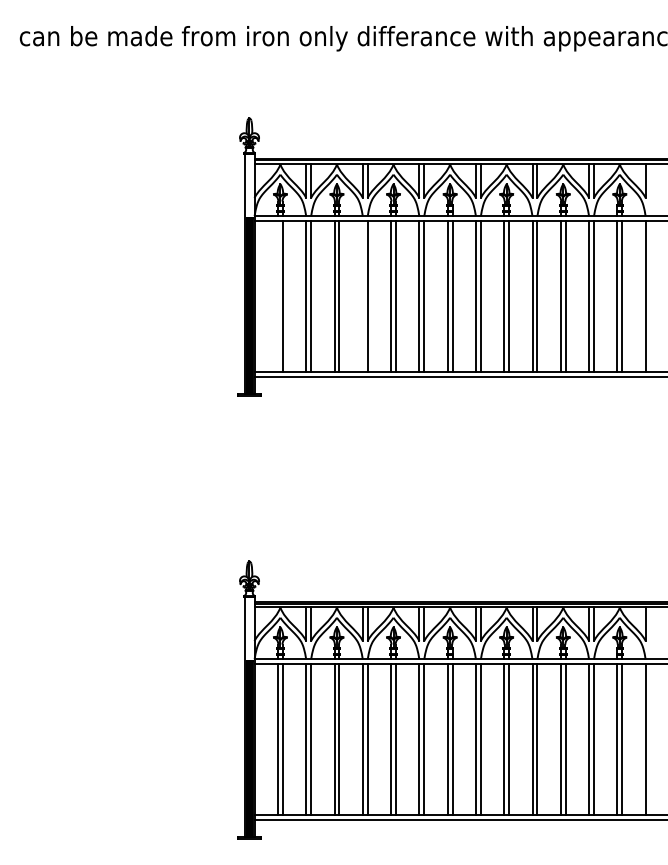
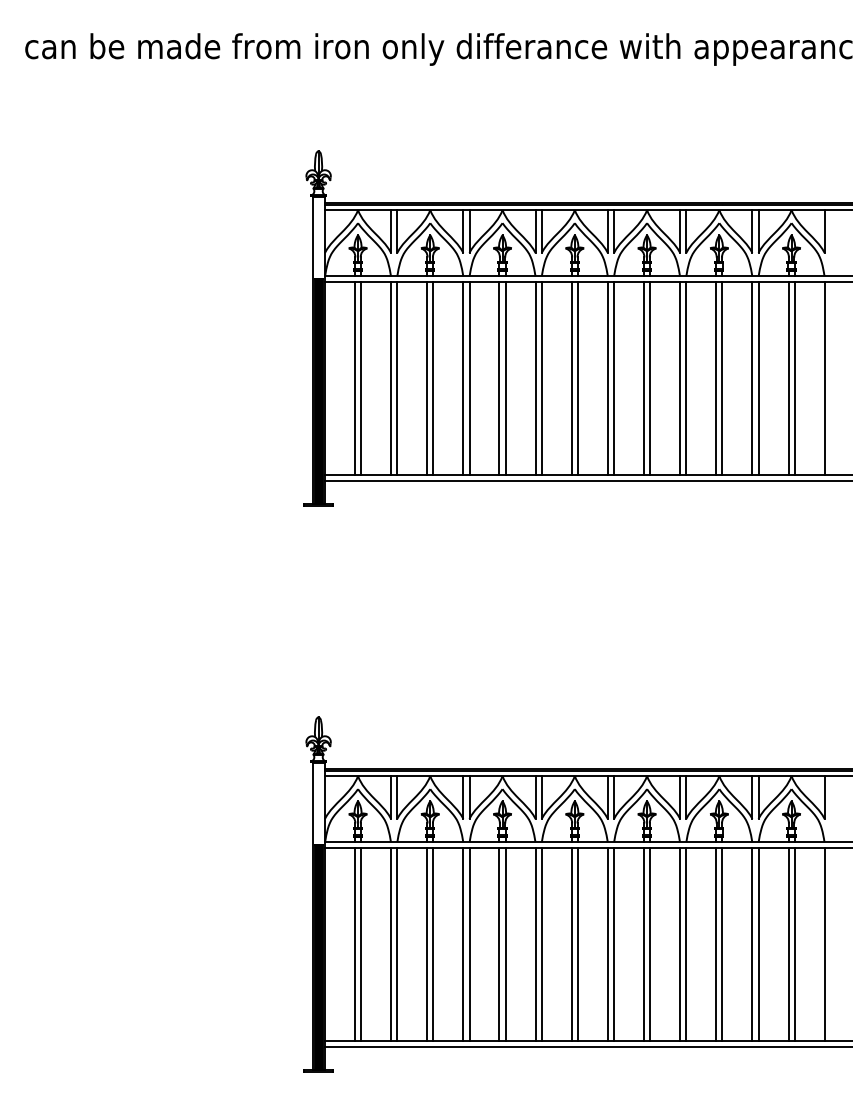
line: (277, 296) -> (354, 378), added
line: (362, 296) -> (462, 378), added

